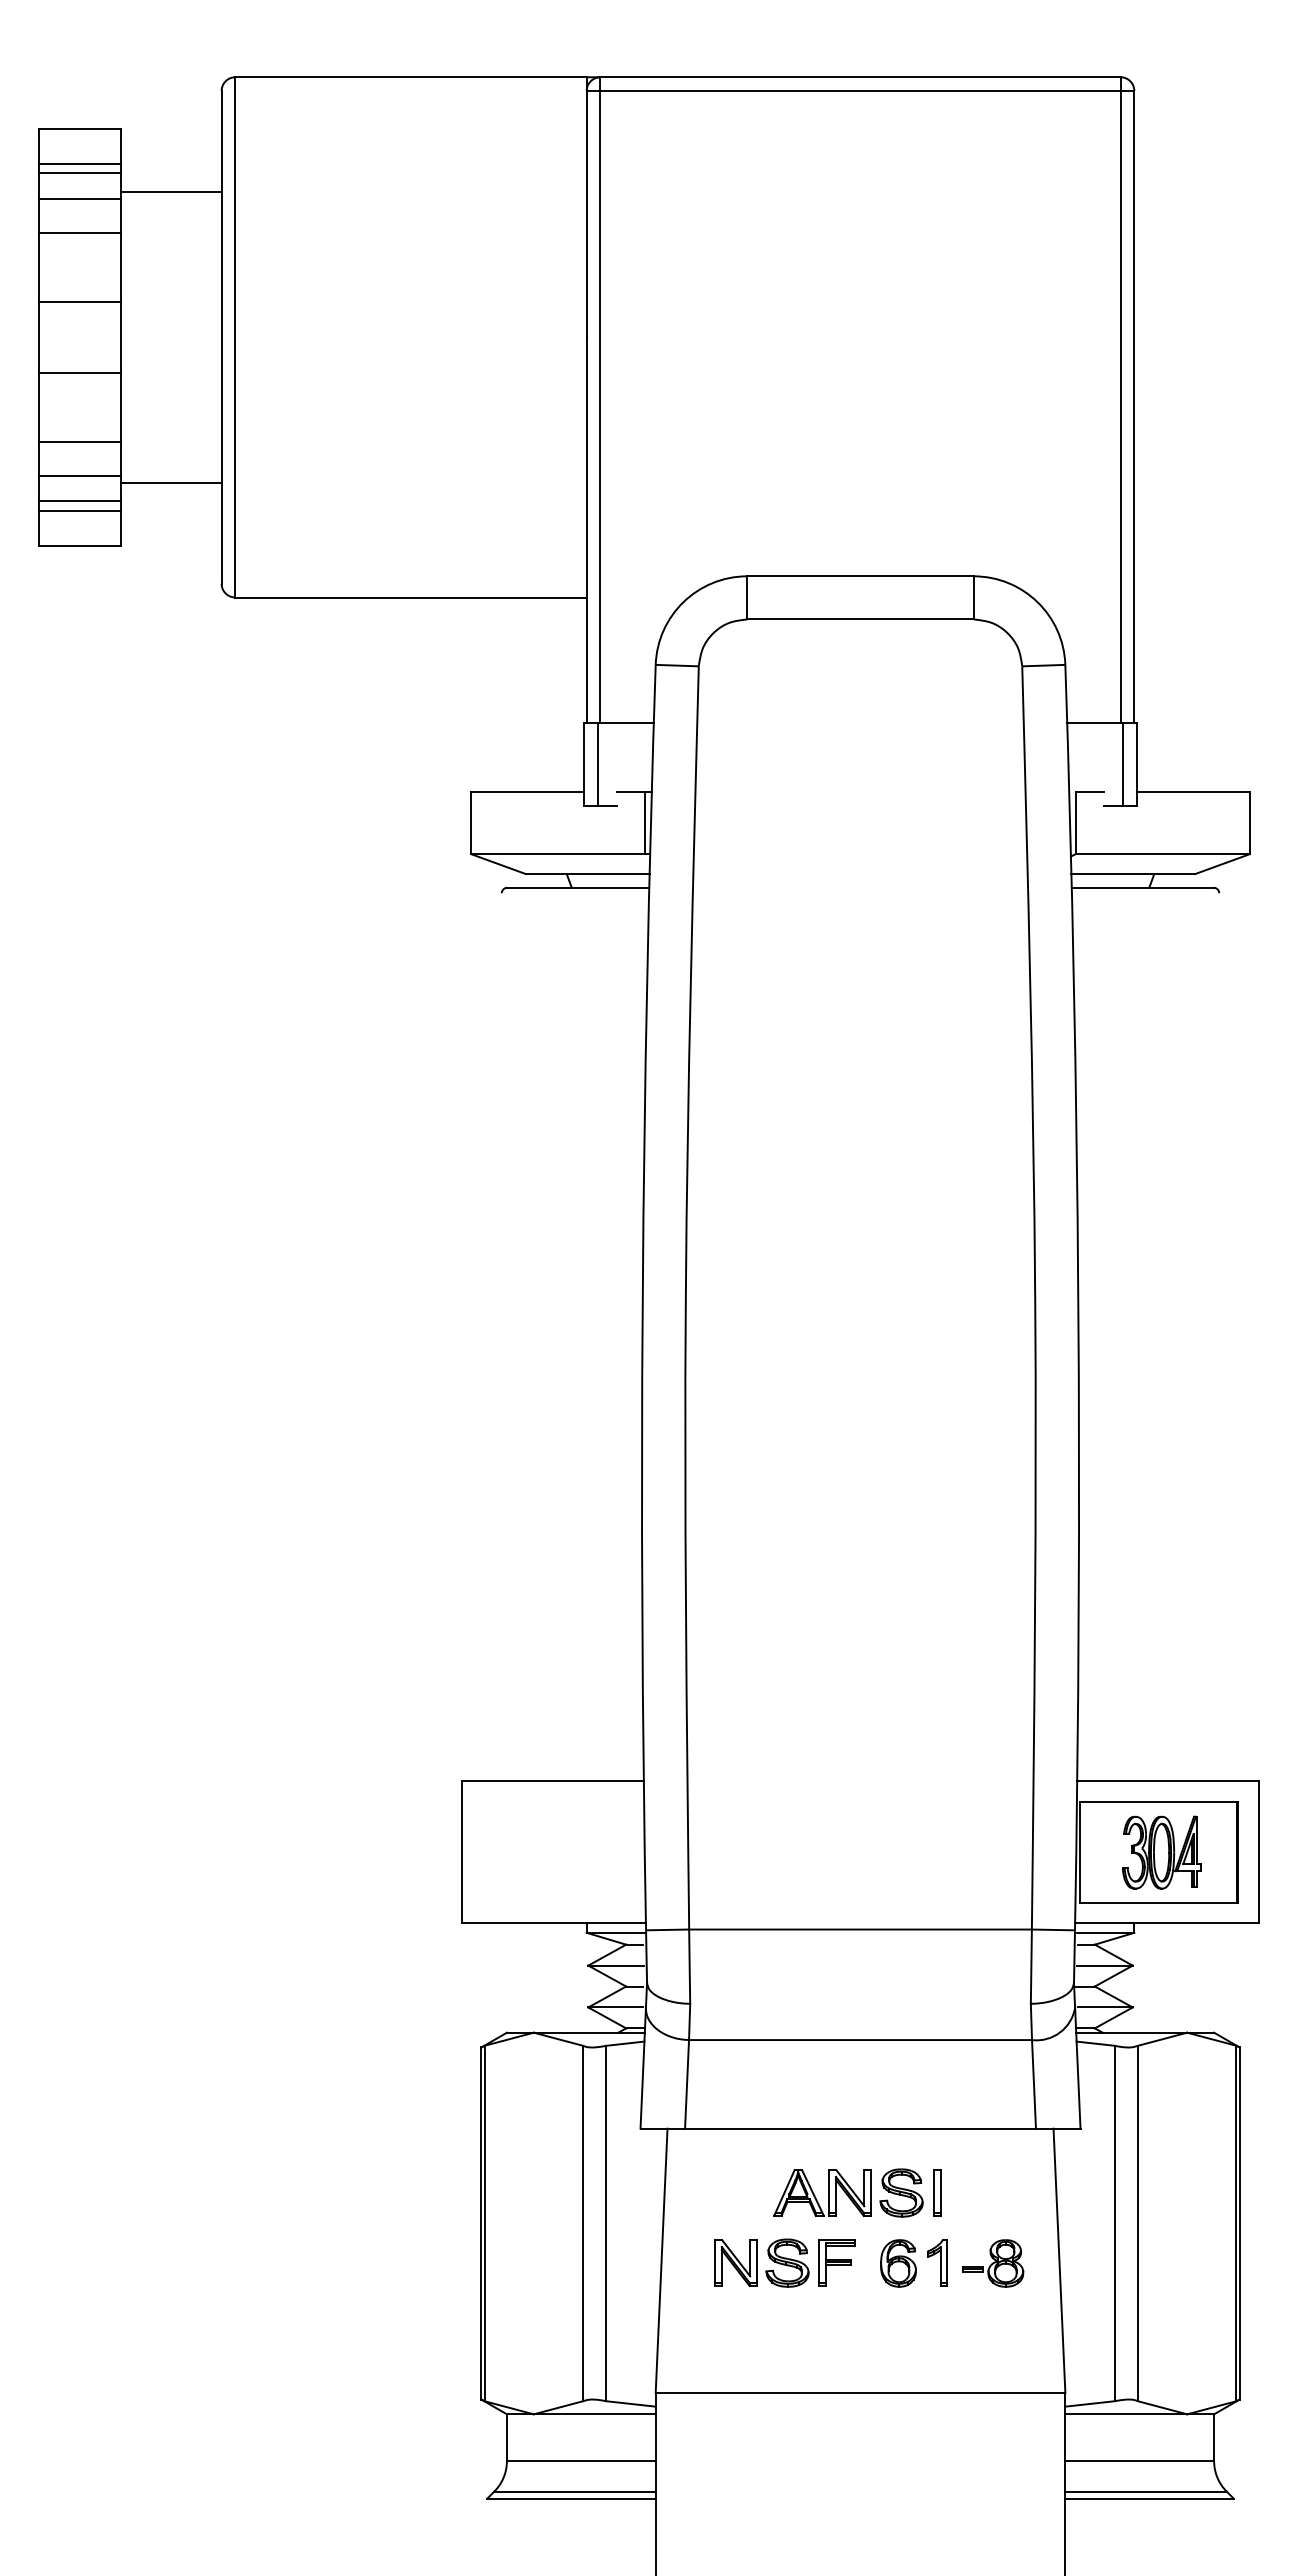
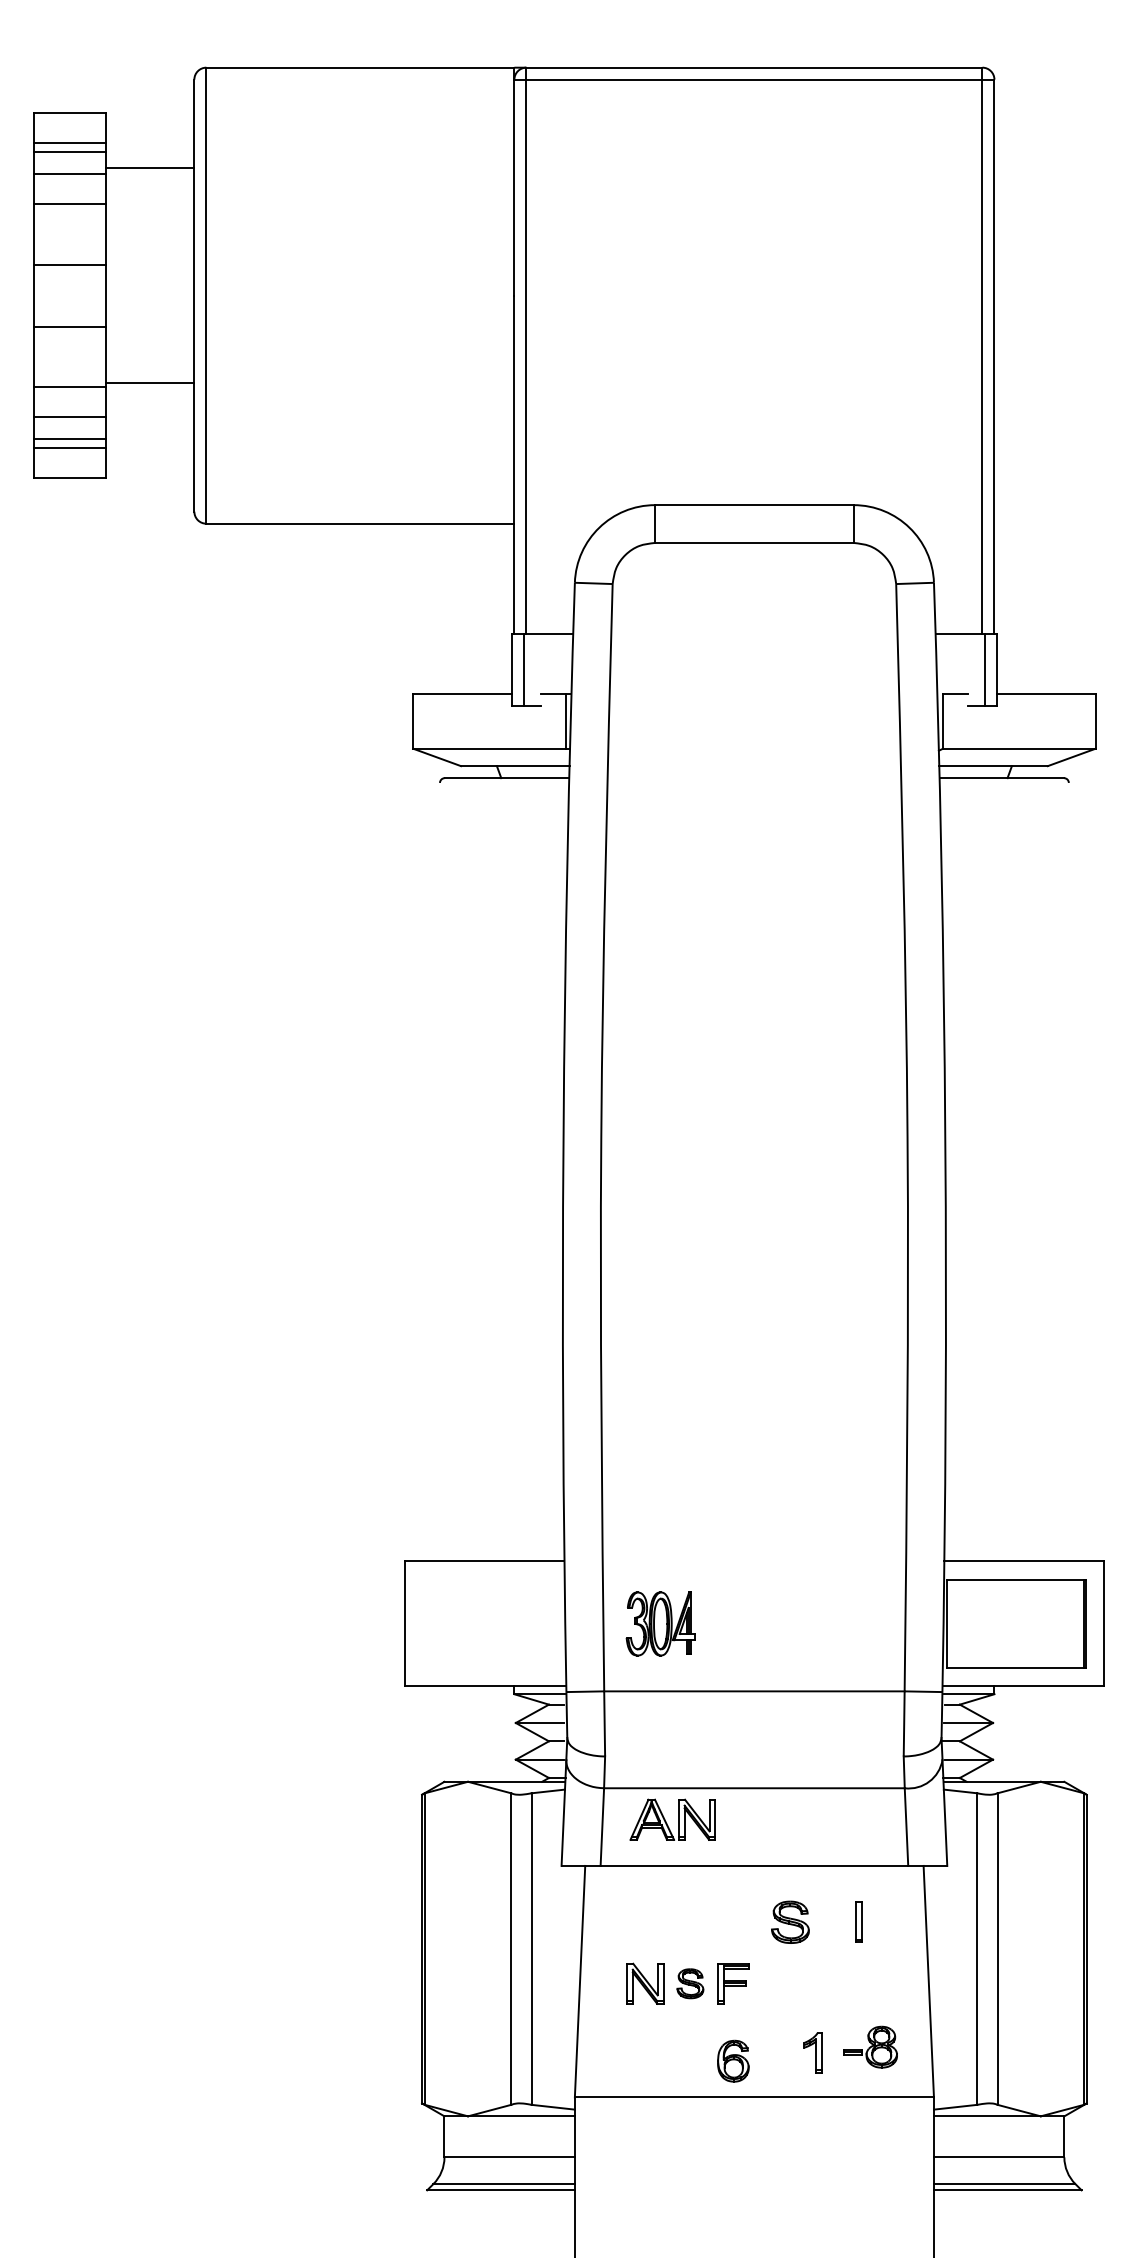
line: (171, 482) -> (150, 383), moved
part: (1161, 1852) -> (660, 1623), moved
part: (822, 2192) -> (672, 1819), moved
part: (937, 2192) -> (859, 1921), moved
part: (787, 2262) -> (690, 1983), size x0.7
part: (937, 2262) -> (813, 2052), moved
part: (898, 2263) -> (733, 2061), moved
part: (993, 2263) -> (870, 2047), moved

